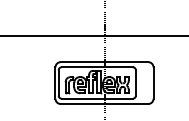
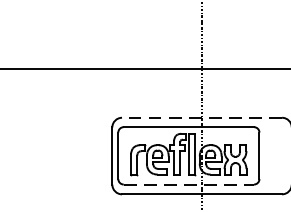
line: (104, 62) -> (202, 118), solid -> dashed
line: (97, 98) -> (189, 184), solid -> dashed

